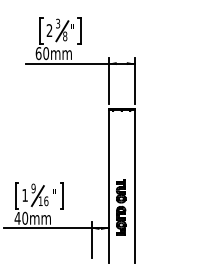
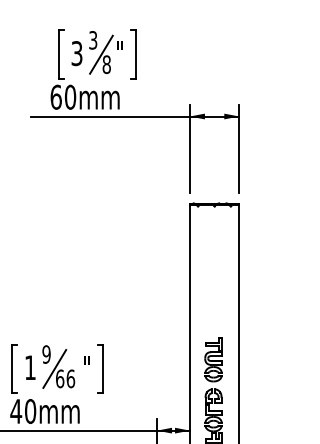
text: (49, 31) -> (76, 55), 2 -> 3
text: (40, 201) -> (59, 379), 16 -> 66

